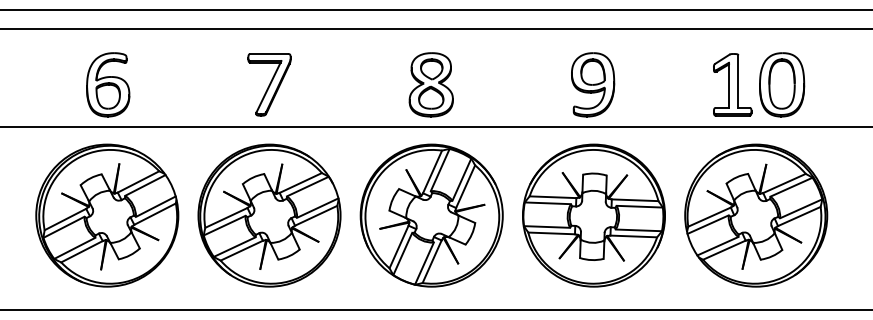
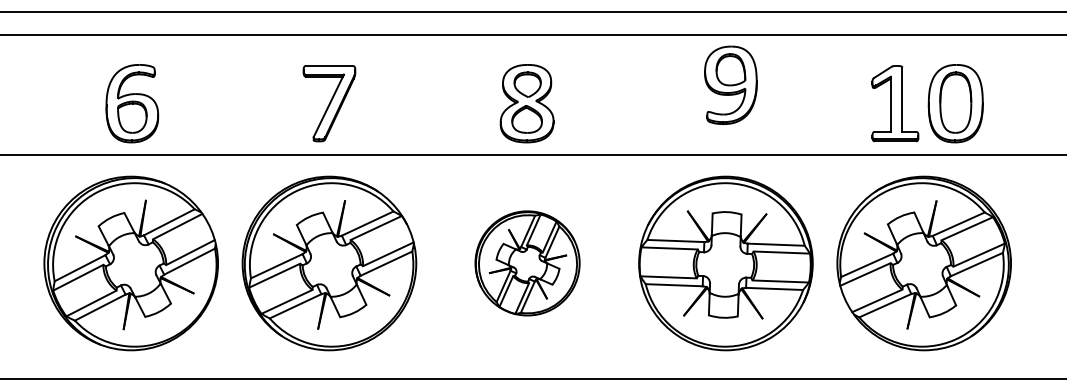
part: (593, 84) -> (731, 84), moved
part: (431, 215) -> (527, 263), size x0.6

